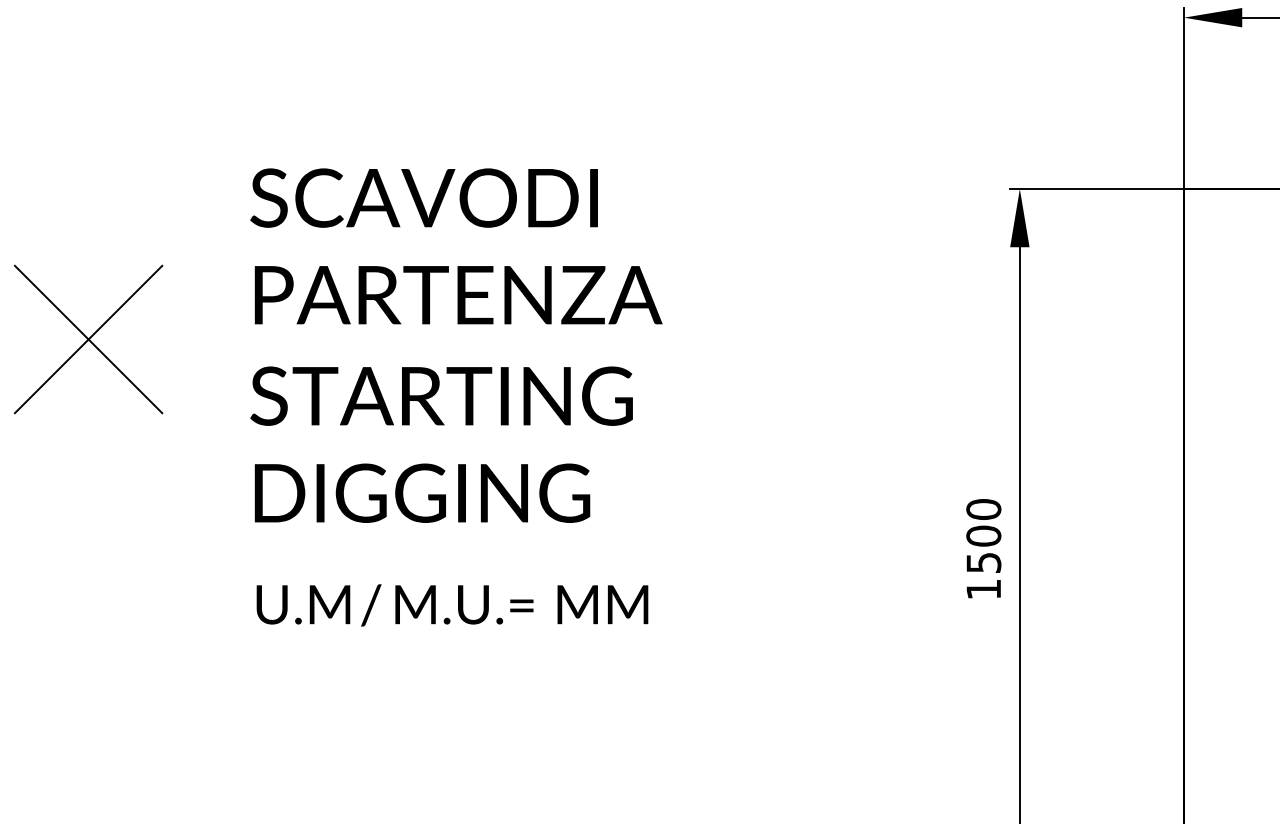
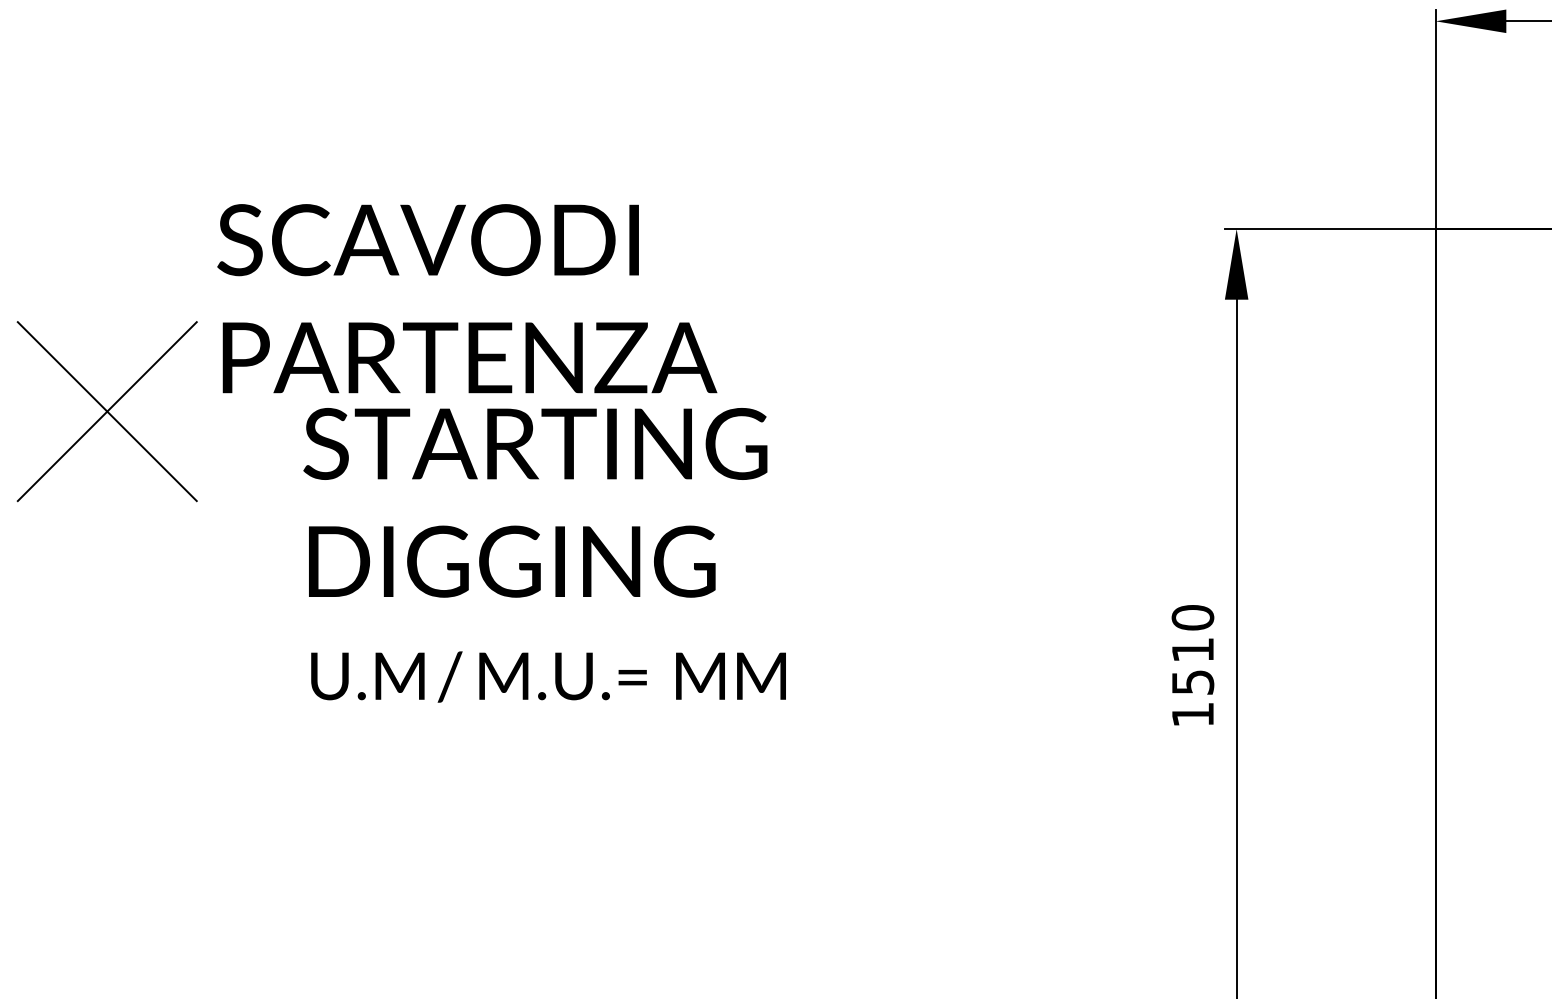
text: (456, 246) -> (467, 298), moved
text: (441, 444) -> (535, 502), moved
text: (983, 535) -> (1192, 649), 1500 -> 1510
text: (452, 605) -> (548, 677), moved

